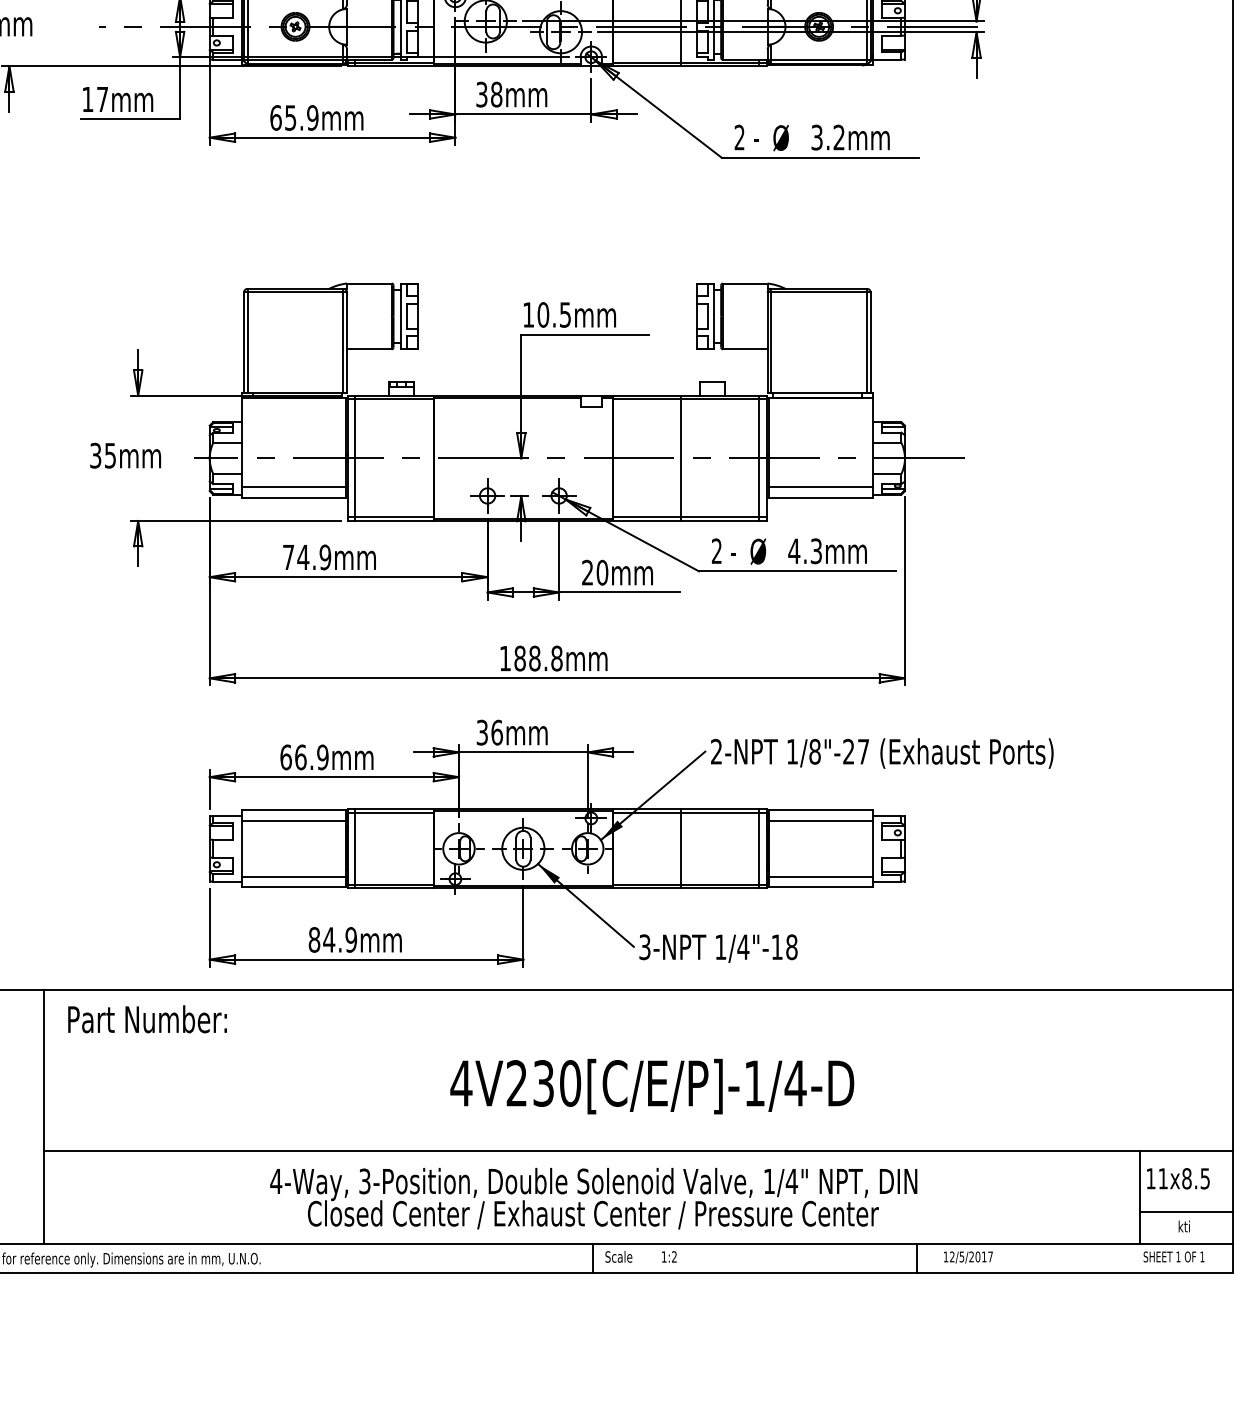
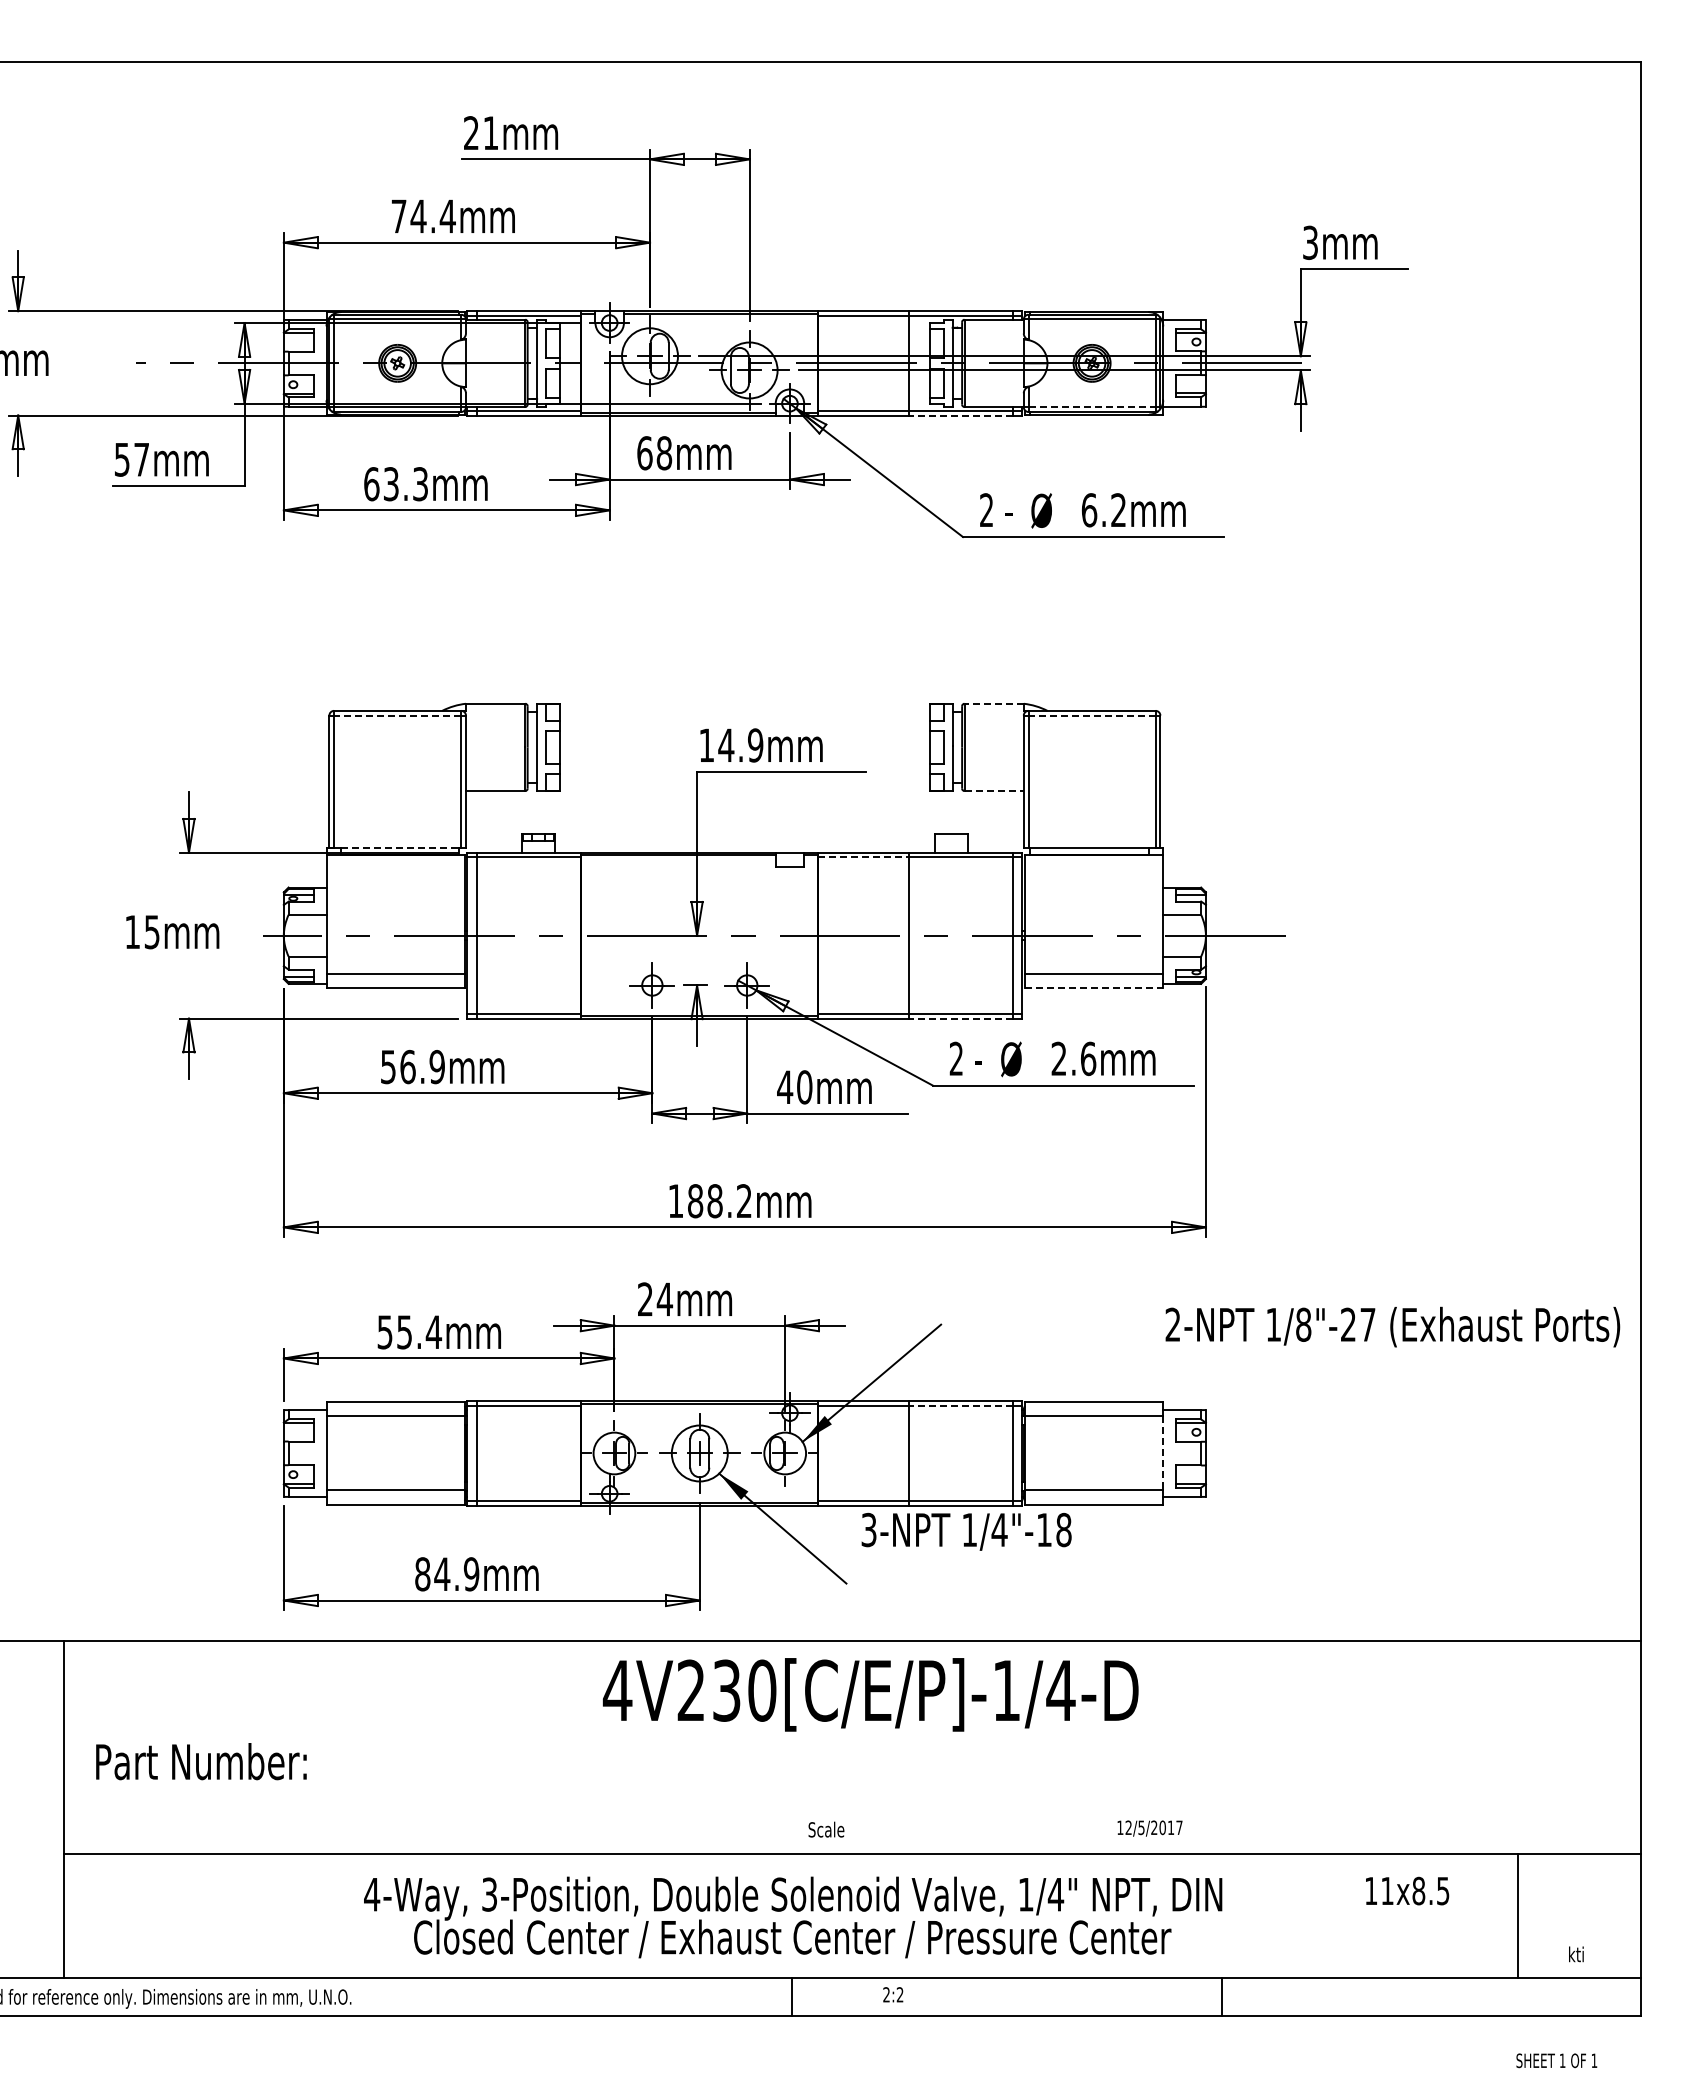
line: (819, 60) -> (1092, 407), solid -> dashed
line: (719, 66) -> (960, 415), solid -> dashed
text: (481, 94) -> (644, 453), 38mm -> 68mm
text: (88, 99) -> (122, 459), 17mm -> 57mm
text: (302, 118) -> (406, 484), 65.9mm -> 63.3mm
text: (817, 137) -> (1089, 510), 3.2mm -> 6.2mm
line: (745, 283) -> (994, 703), solid -> dashed
line: (295, 292) -> (397, 715), solid -> dashed
line: (819, 292) -> (1092, 715), solid -> dashed
text: (554, 314) -> (740, 745), 10.5mm -> 14.9mm
line: (745, 349) -> (994, 791), solid -> dashed
line: (297, 392) -> (400, 848), solid -> dashed
line: (646, 399) -> (863, 857), solid -> dashed
text: (95, 455) -> (132, 932), 35mm -> 15mm
line: (820, 497) -> (1094, 987), solid -> dashed
line: (719, 520) -> (960, 1018), solid -> dashed
text: (805, 550) -> (1073, 1058), 4.3mm -> 2.6mm
text: (296, 557) -> (398, 1066), 74.9mm -> 56.9mm
text: (587, 572) -> (785, 1086), 20mm -> 40mm
text: (557, 658) -> (744, 1201), 188.8mm -> 188.2mm
text: (489, 732) -> (655, 1299), 36mm -> 24mm
text: (882, 753) -> (1392, 1326), moved
text: (304, 757) -> (409, 1332), 66.9mm -> 55.4mm
line: (719, 813) -> (960, 1406), solid -> dashed
line: (872, 848) -> (1163, 1453), solid -> dashed
text: (718, 948) -> (966, 1531), moved
text: (147, 1019) -> (201, 1761), moved
text: (652, 1086) -> (870, 1694), moved
text: (1178, 1178) -> (1407, 1890), moved
line: (1186, 1212) -> (1579, 1935), removed
text: (618, 1256) -> (826, 1829), moved
text: (664, 1256) -> (886, 1994), 1:2 -> 2:2
text: (1173, 1256) -> (1556, 2060), moved
text: (967, 1257) -> (1149, 1828), moved

